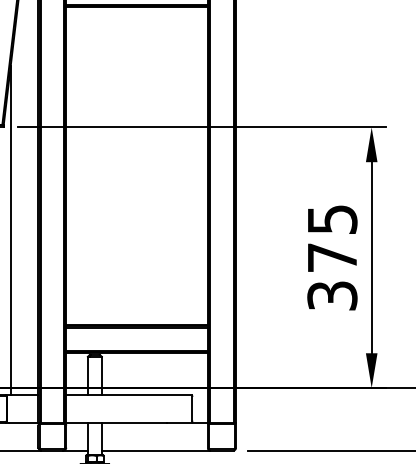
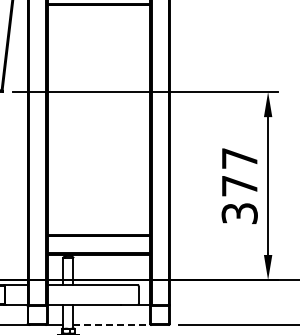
text: (332, 219) -> (239, 158), 375 -> 377
line: (10, 230) -> (7, 166), removed
line: (156, 450) -> (112, 325), solid -> dashed

